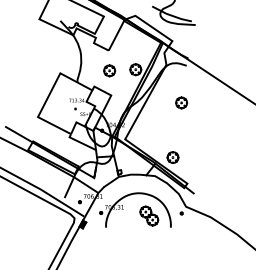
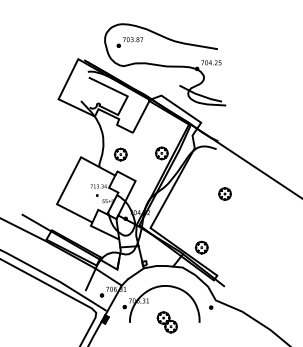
part: (109, 70) -> (120, 154), moved
part: (181, 102) -> (224, 193), moved
part: (148, 216) -> (166, 322), moved

